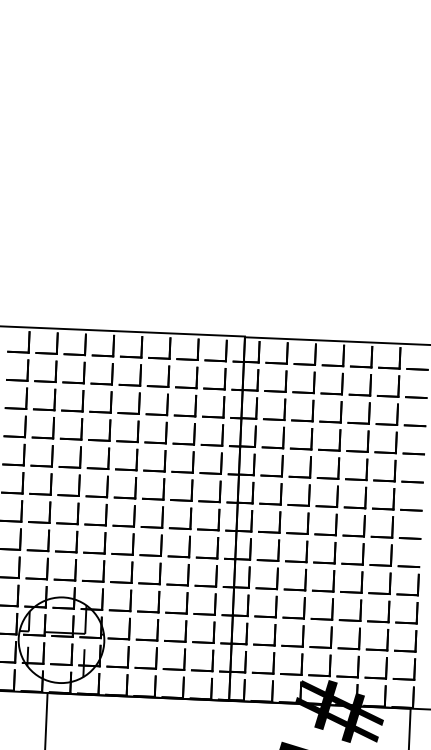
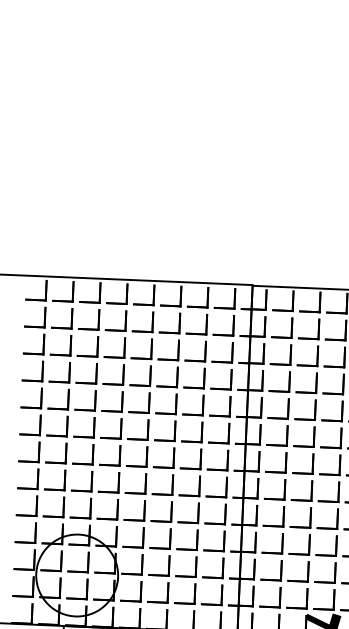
hatch: (61, 641) -> (77, 576), removed

